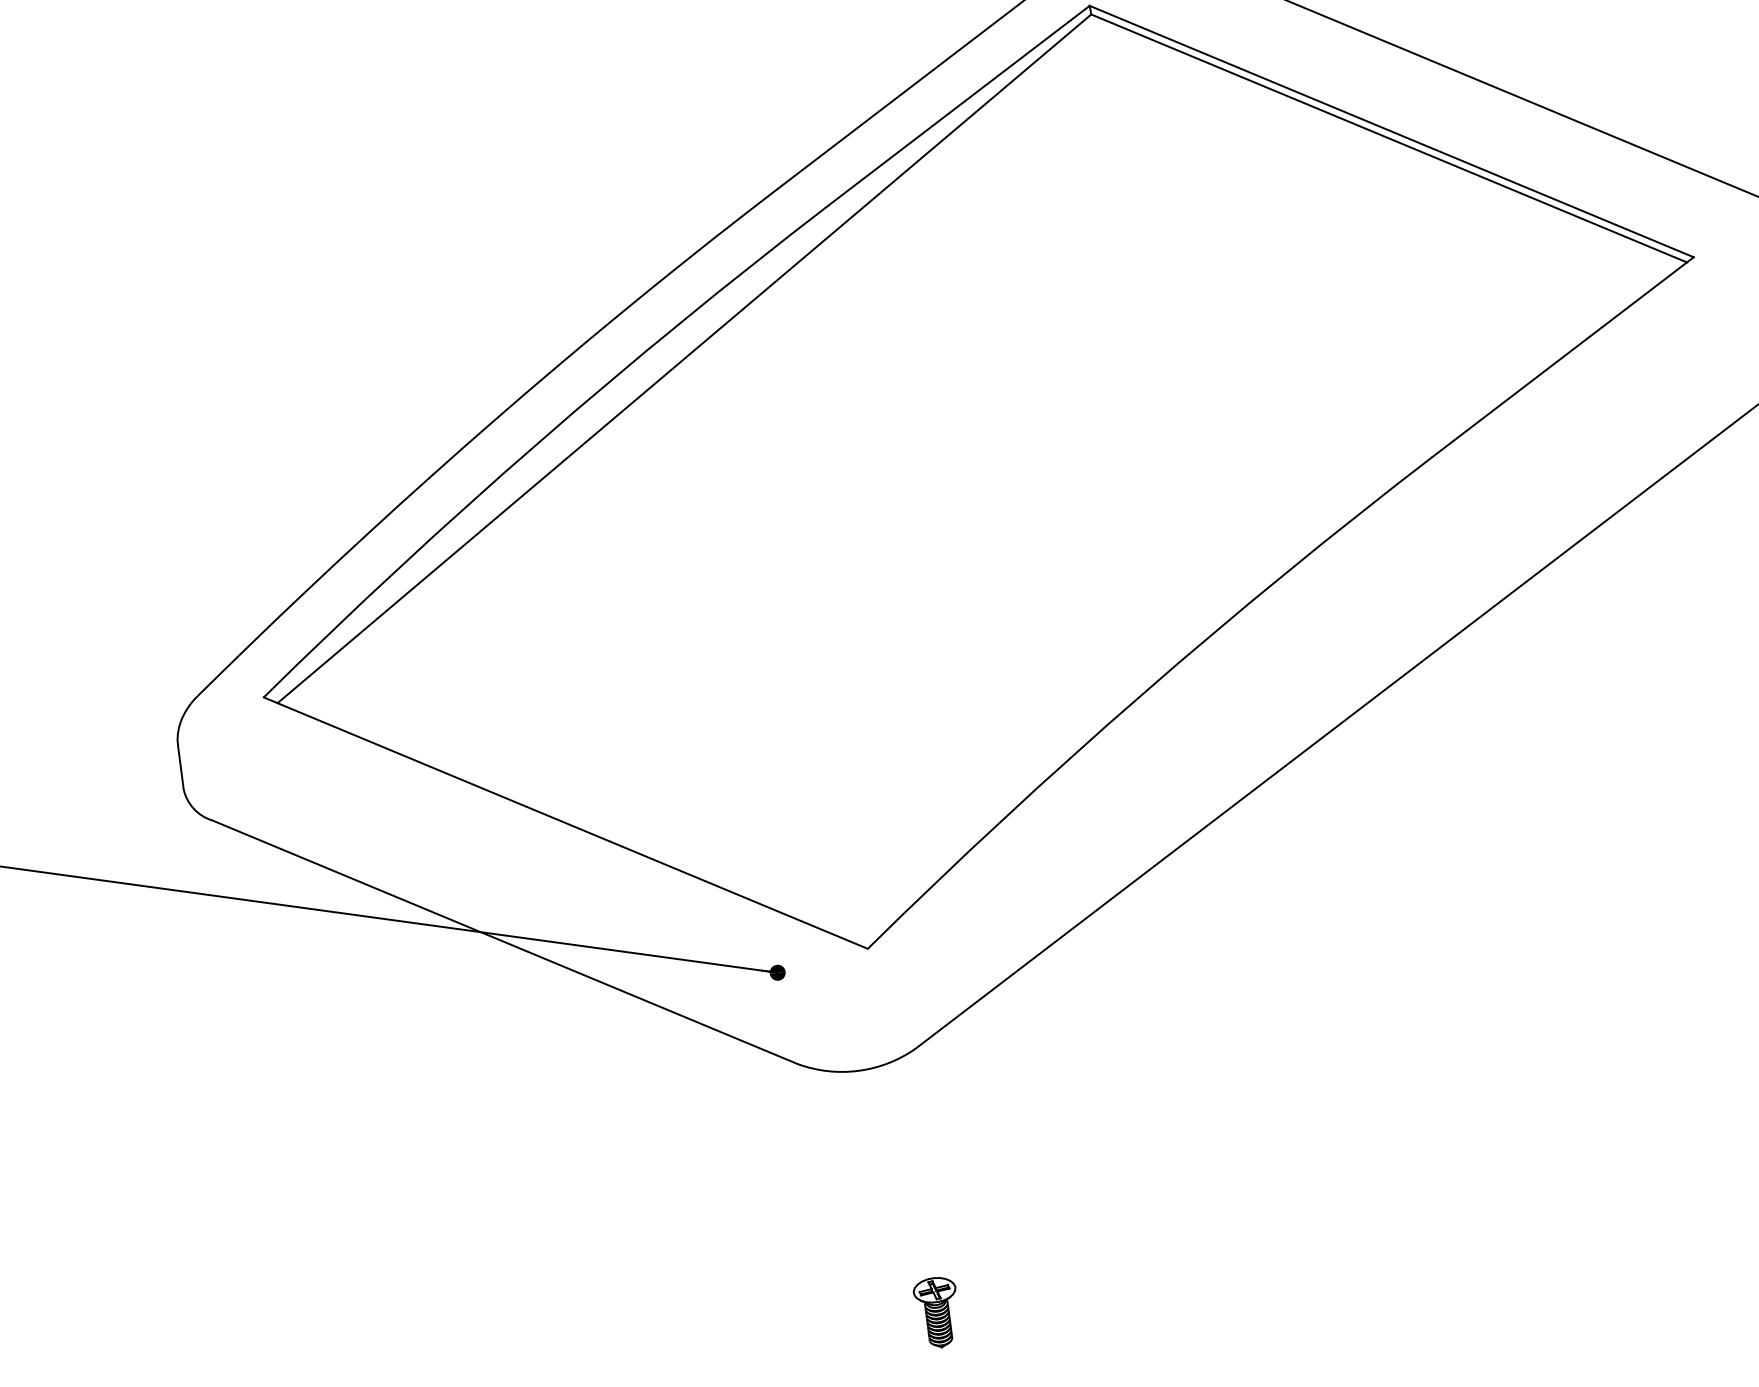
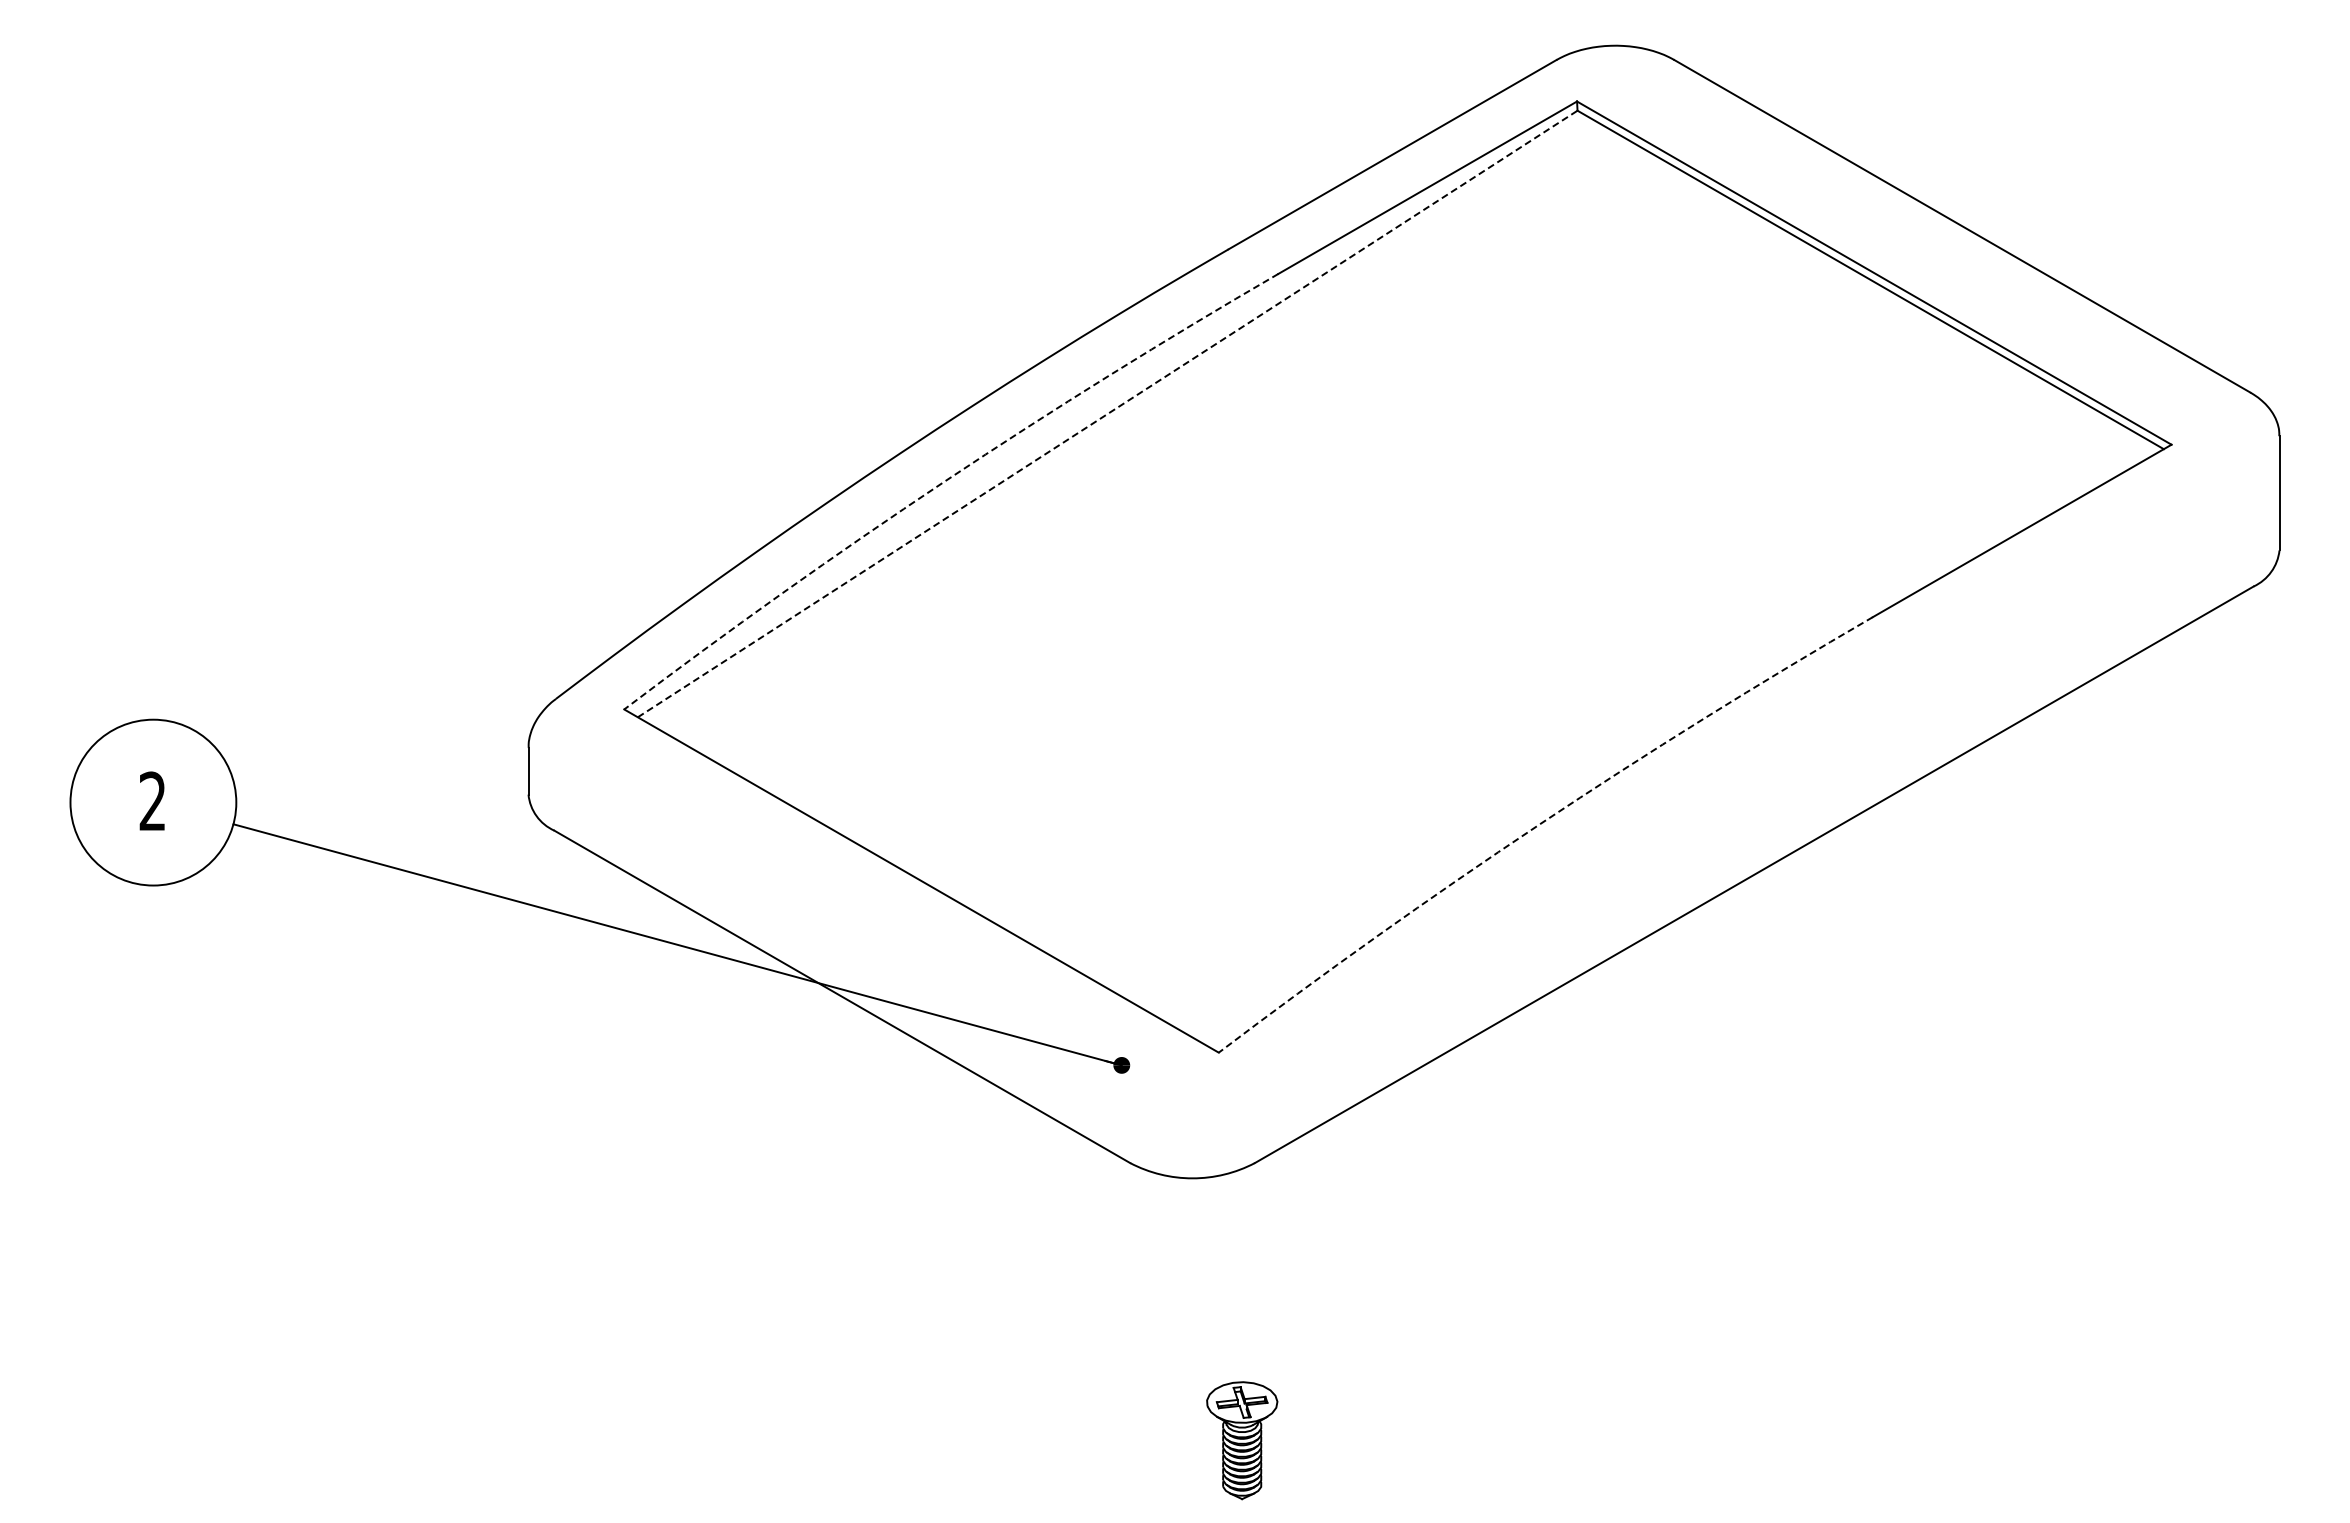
line: (685, 358) -> (1108, 413), solid -> dashed
arc: (538, 442) -> (944, 481), solid -> dashed
arc: (1142, 693) -> (1539, 824), solid -> dashed
part: (936, 1312) -> (1241, 1440), size x1.6

